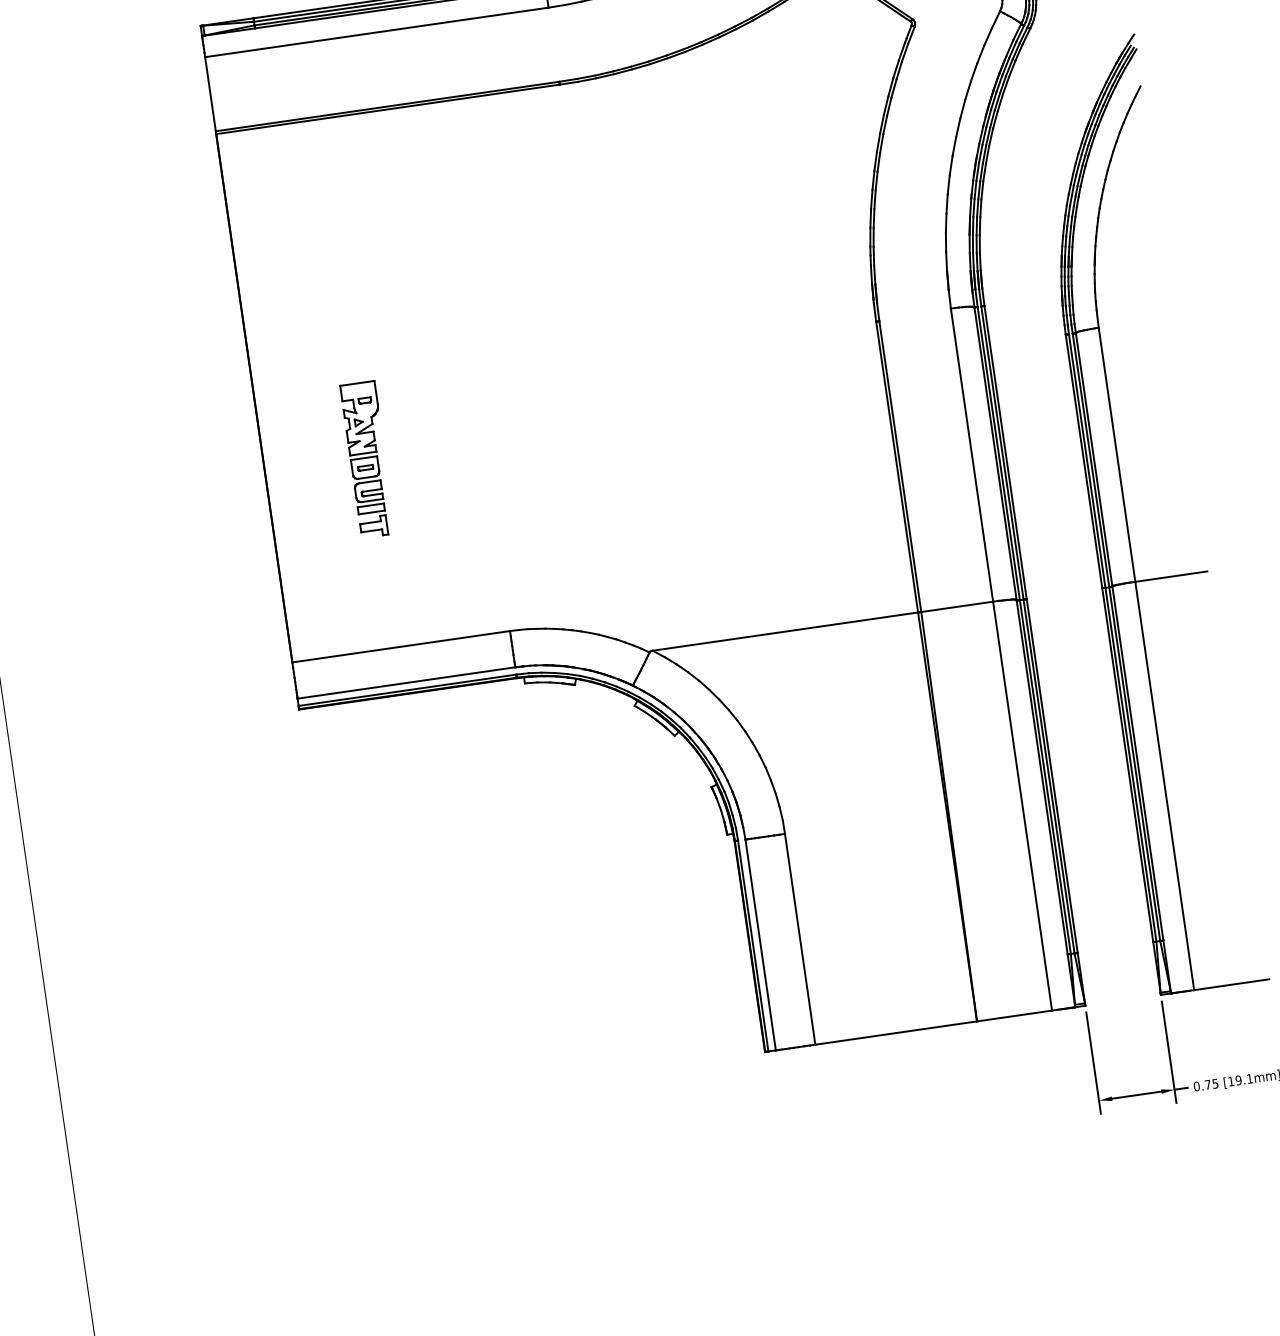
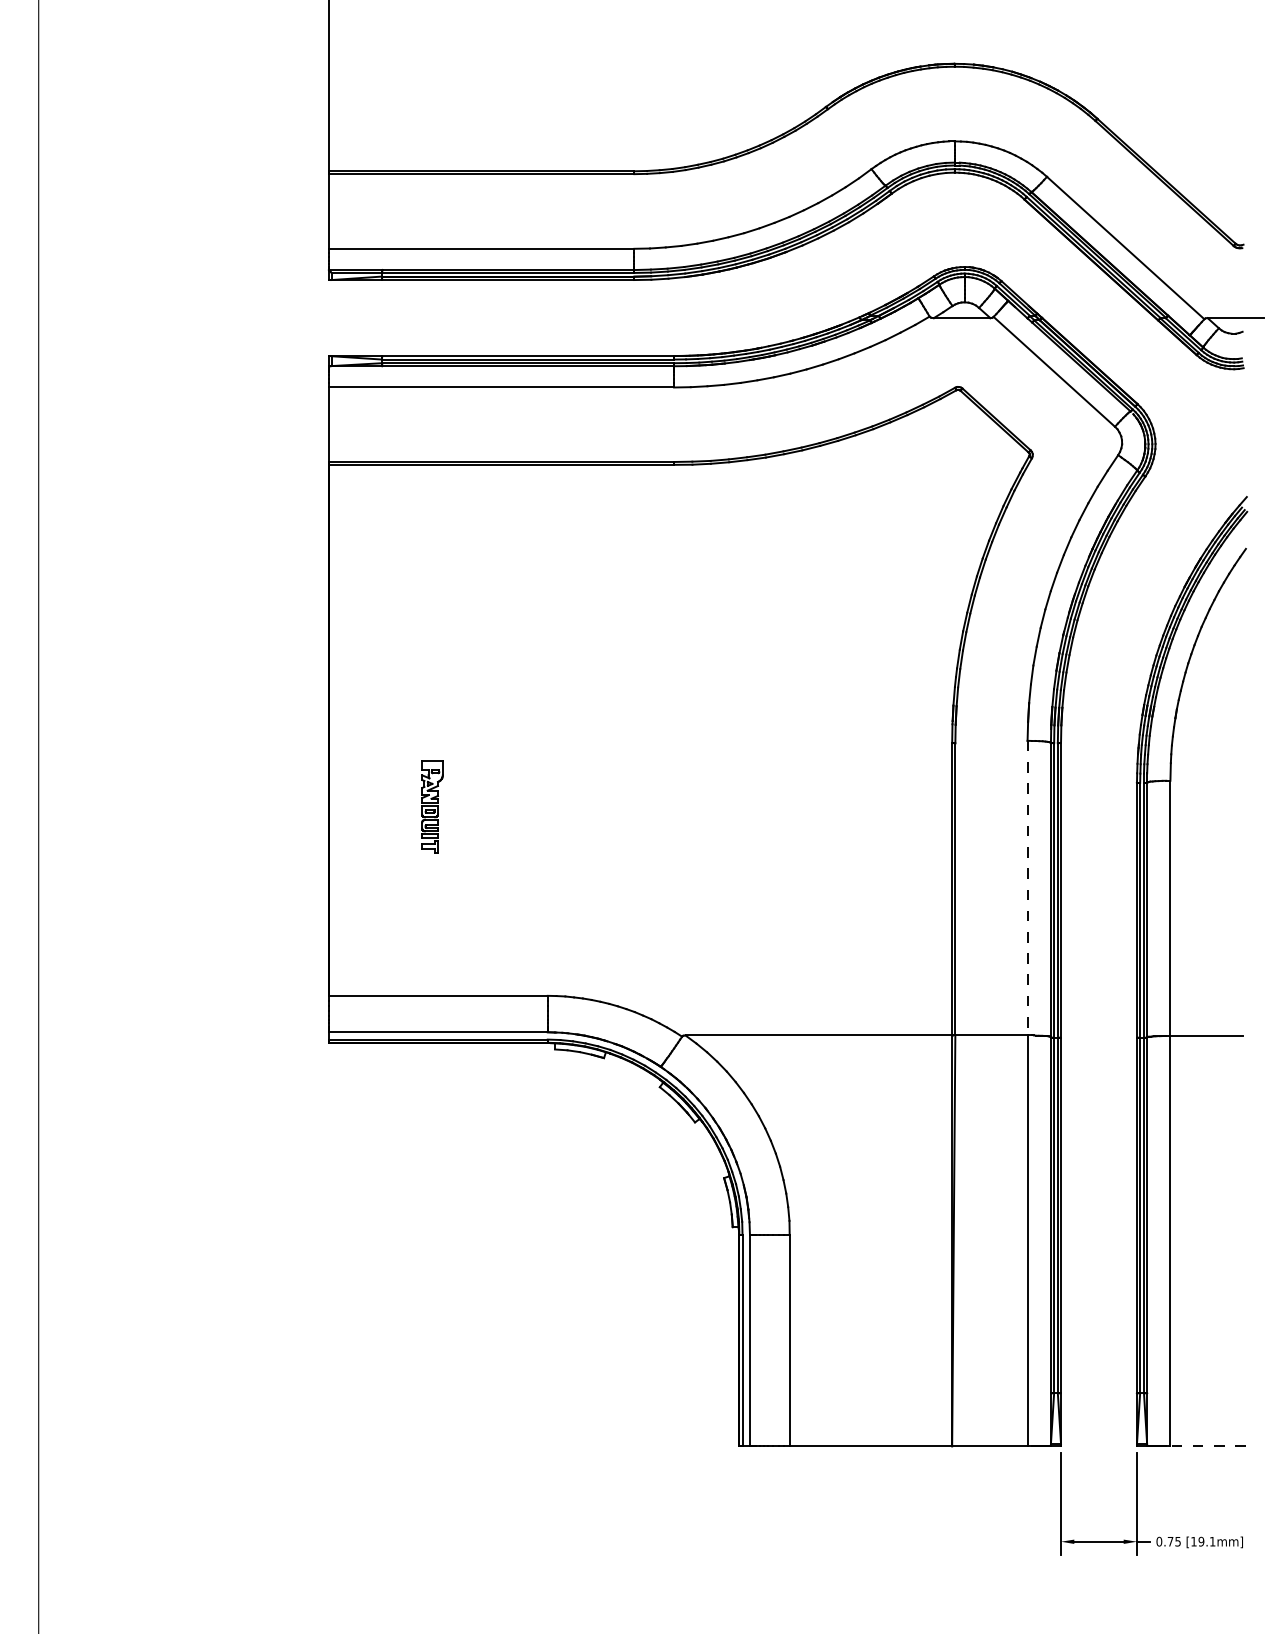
line: (971, 455) -> (1027, 888), solid -> dashed
part: (368, 459) -> (432, 806), size x0.6
line: (1232, 984) -> (1208, 1446), solid -> dashed

